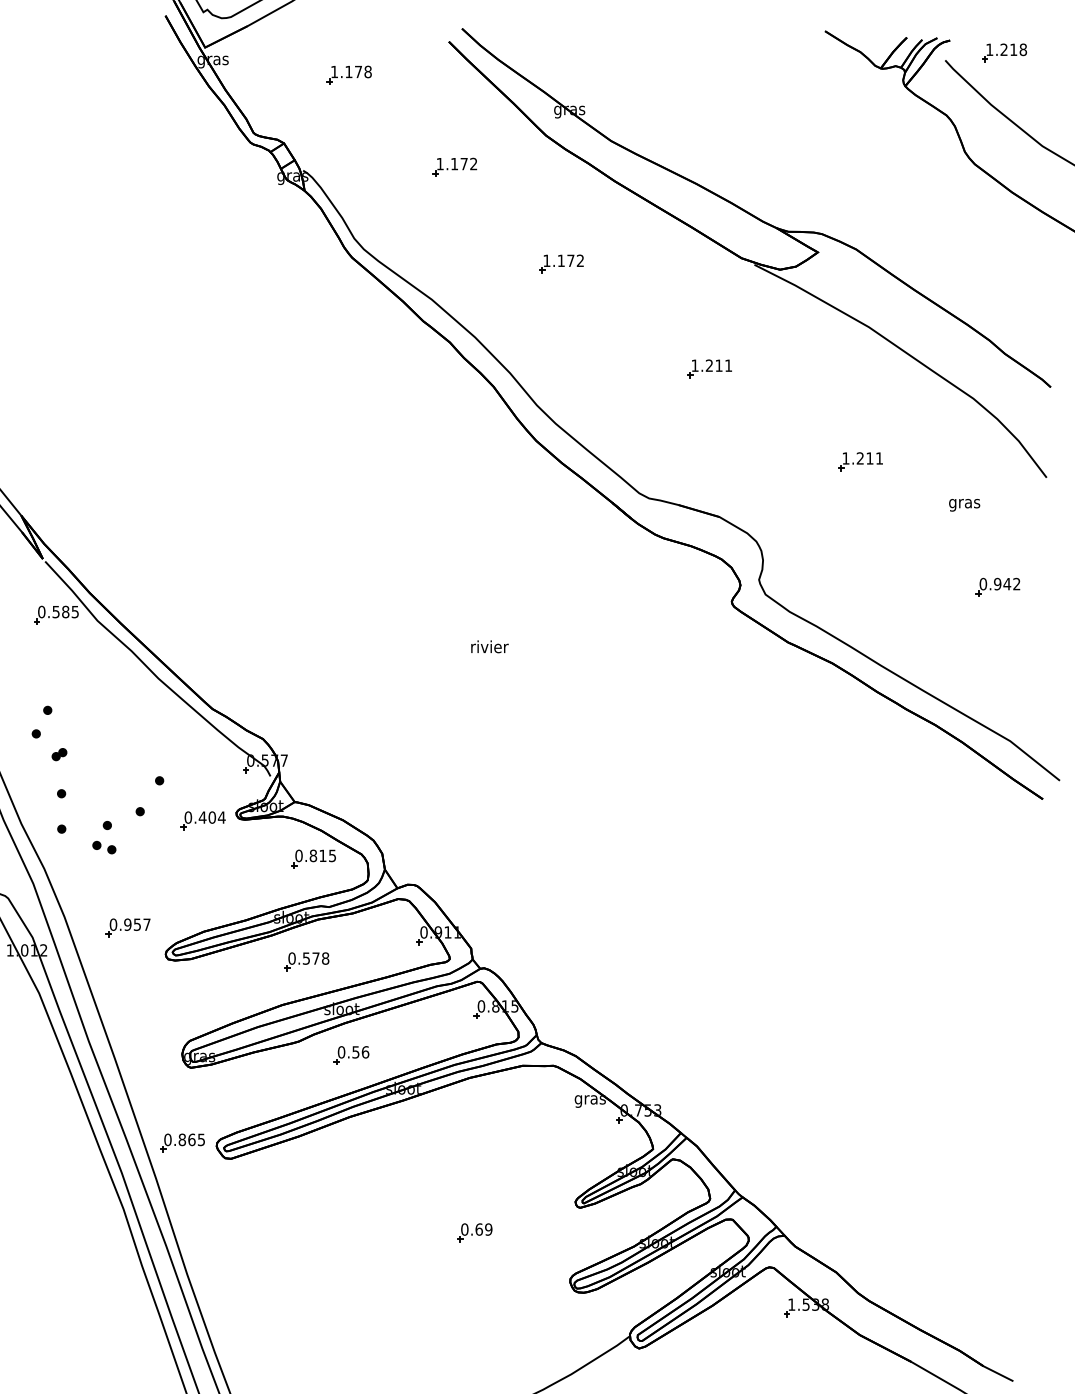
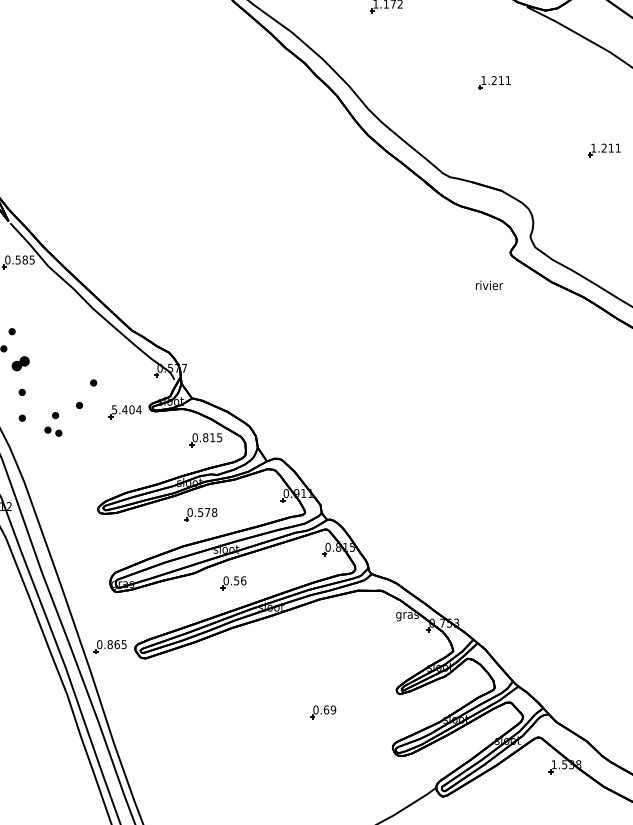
text: (489, 646) -> (489, 285), moved
part: (59, 754) -> (20, 363), size x1.6
text: (188, 817) -> (114, 409), 0.404 -> 5.404
part: (127, 927) -> (70, 489), removed

